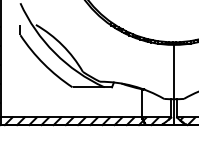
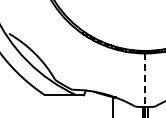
line: (174, 72) -> (145, 80), solid -> dashed

